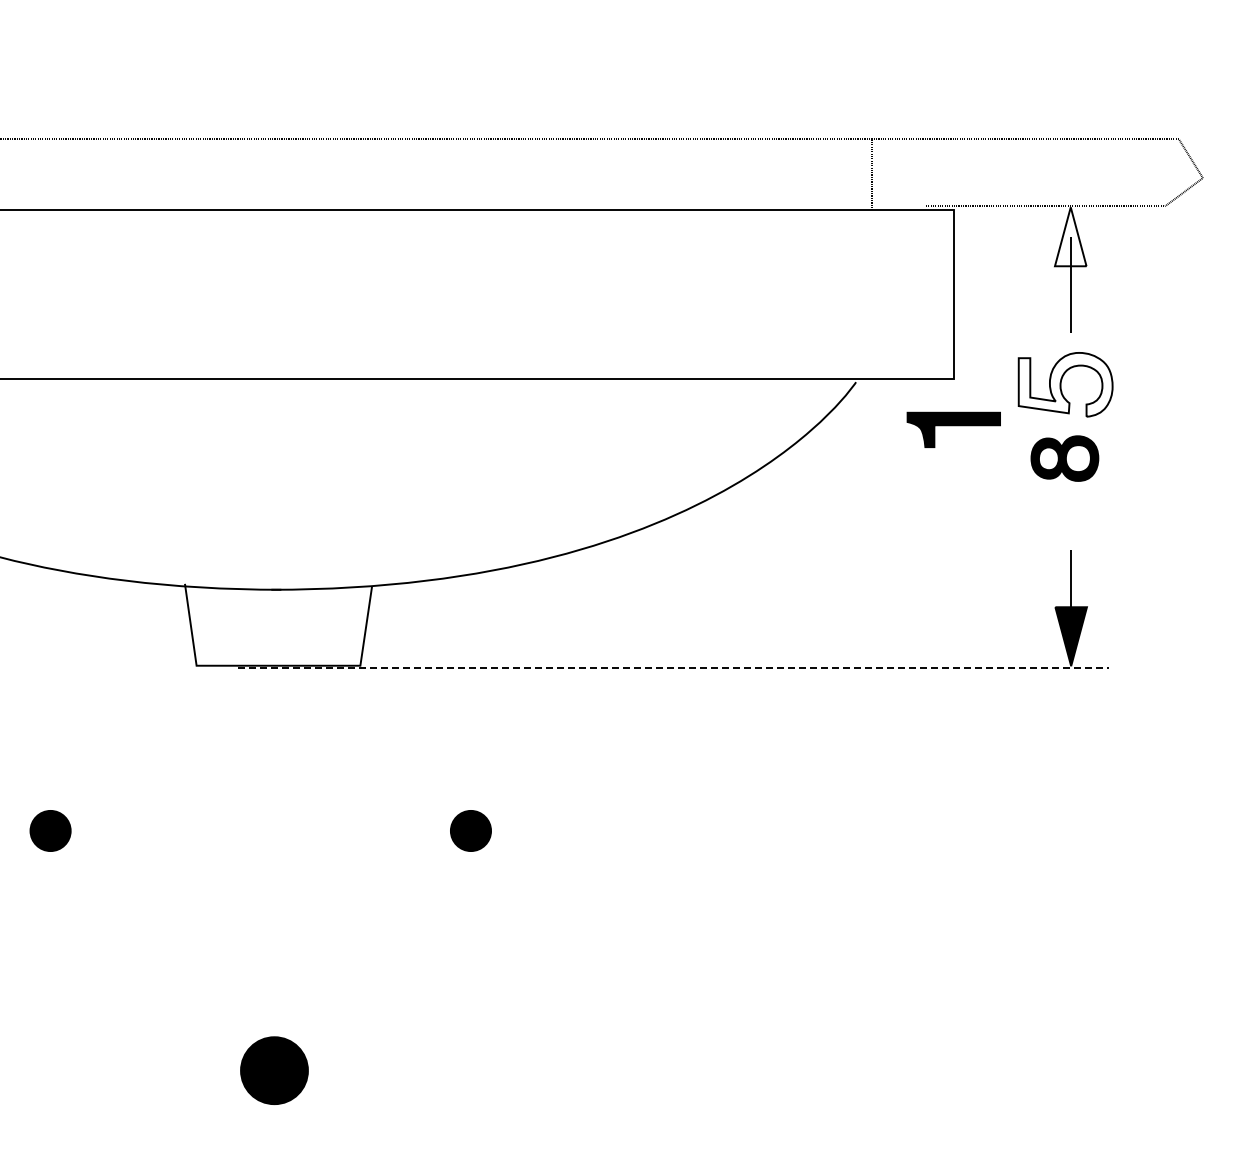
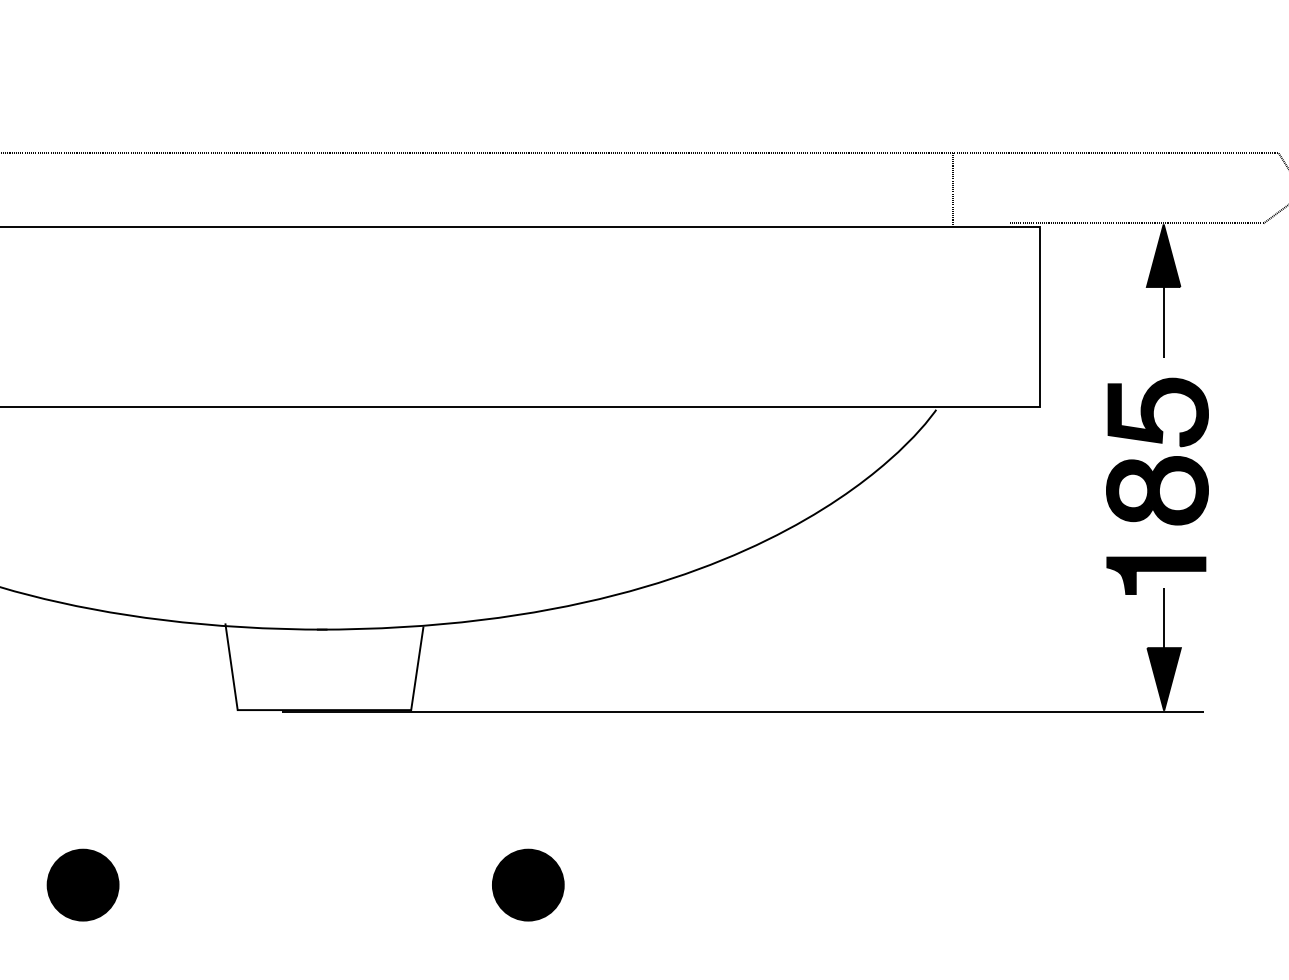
fill: (1070, 236) -> (1163, 255), added
fill: (1065, 384) -> (1158, 412), added
part: (953, 429) -> (1156, 575), moved
part: (1064, 458) -> (1157, 490), size x1.43
line: (674, 667) -> (743, 711), dashed -> solid
part: (50, 830) -> (82, 884), size x1.67
part: (470, 830) -> (527, 884), size x1.67

